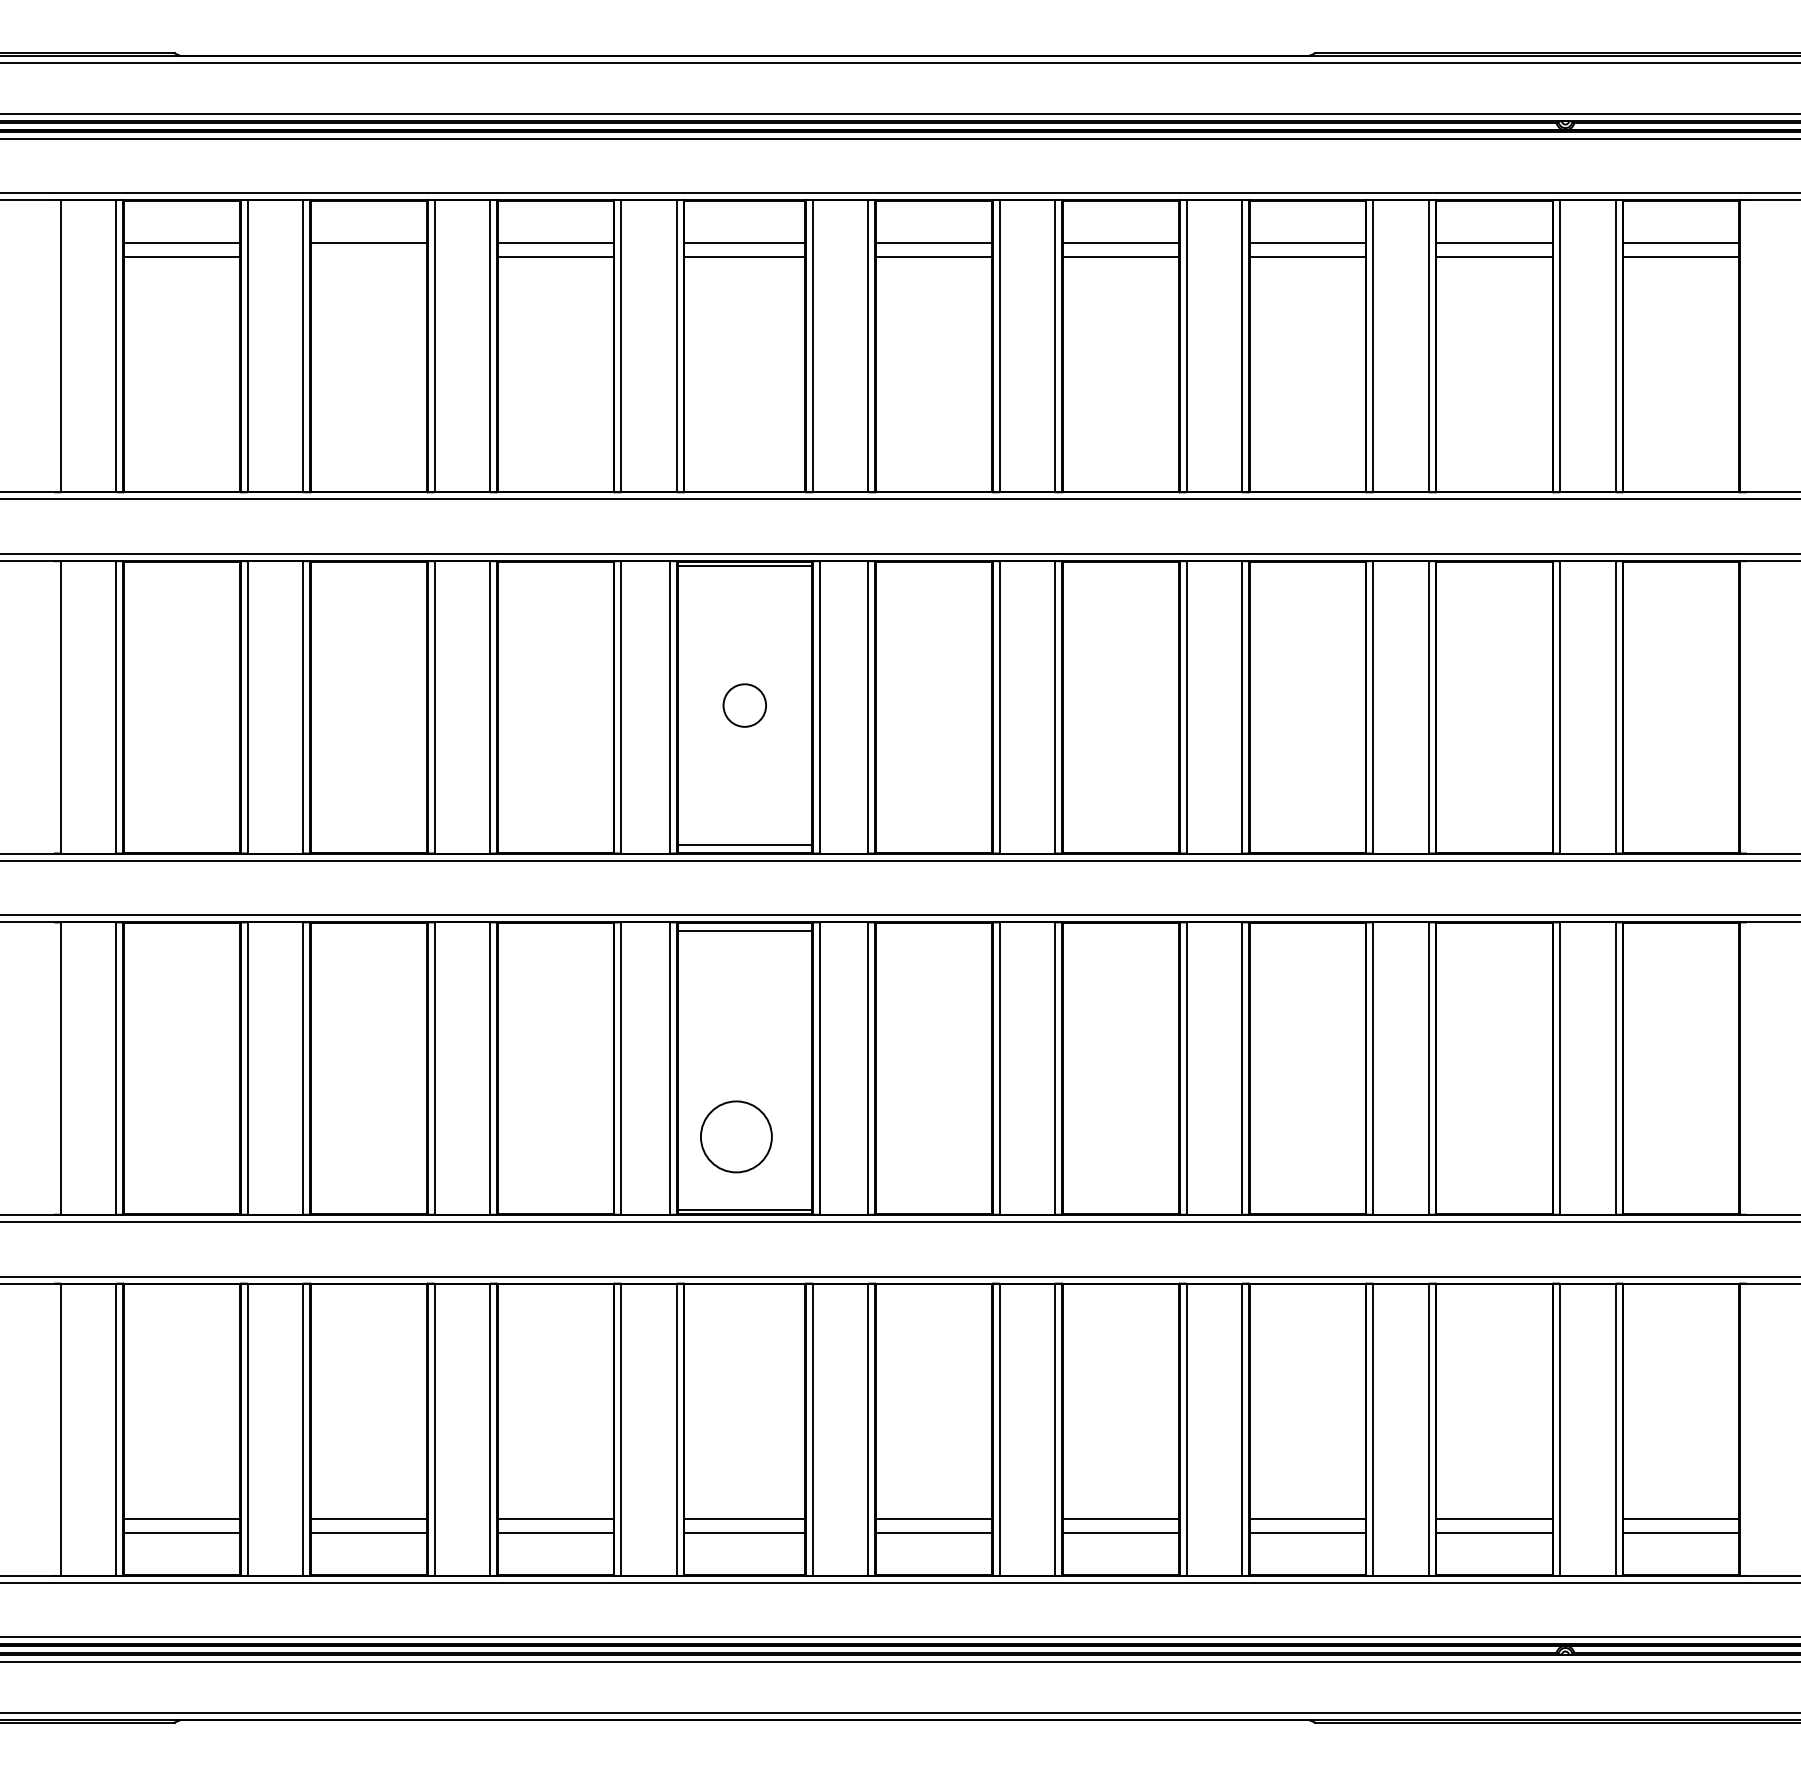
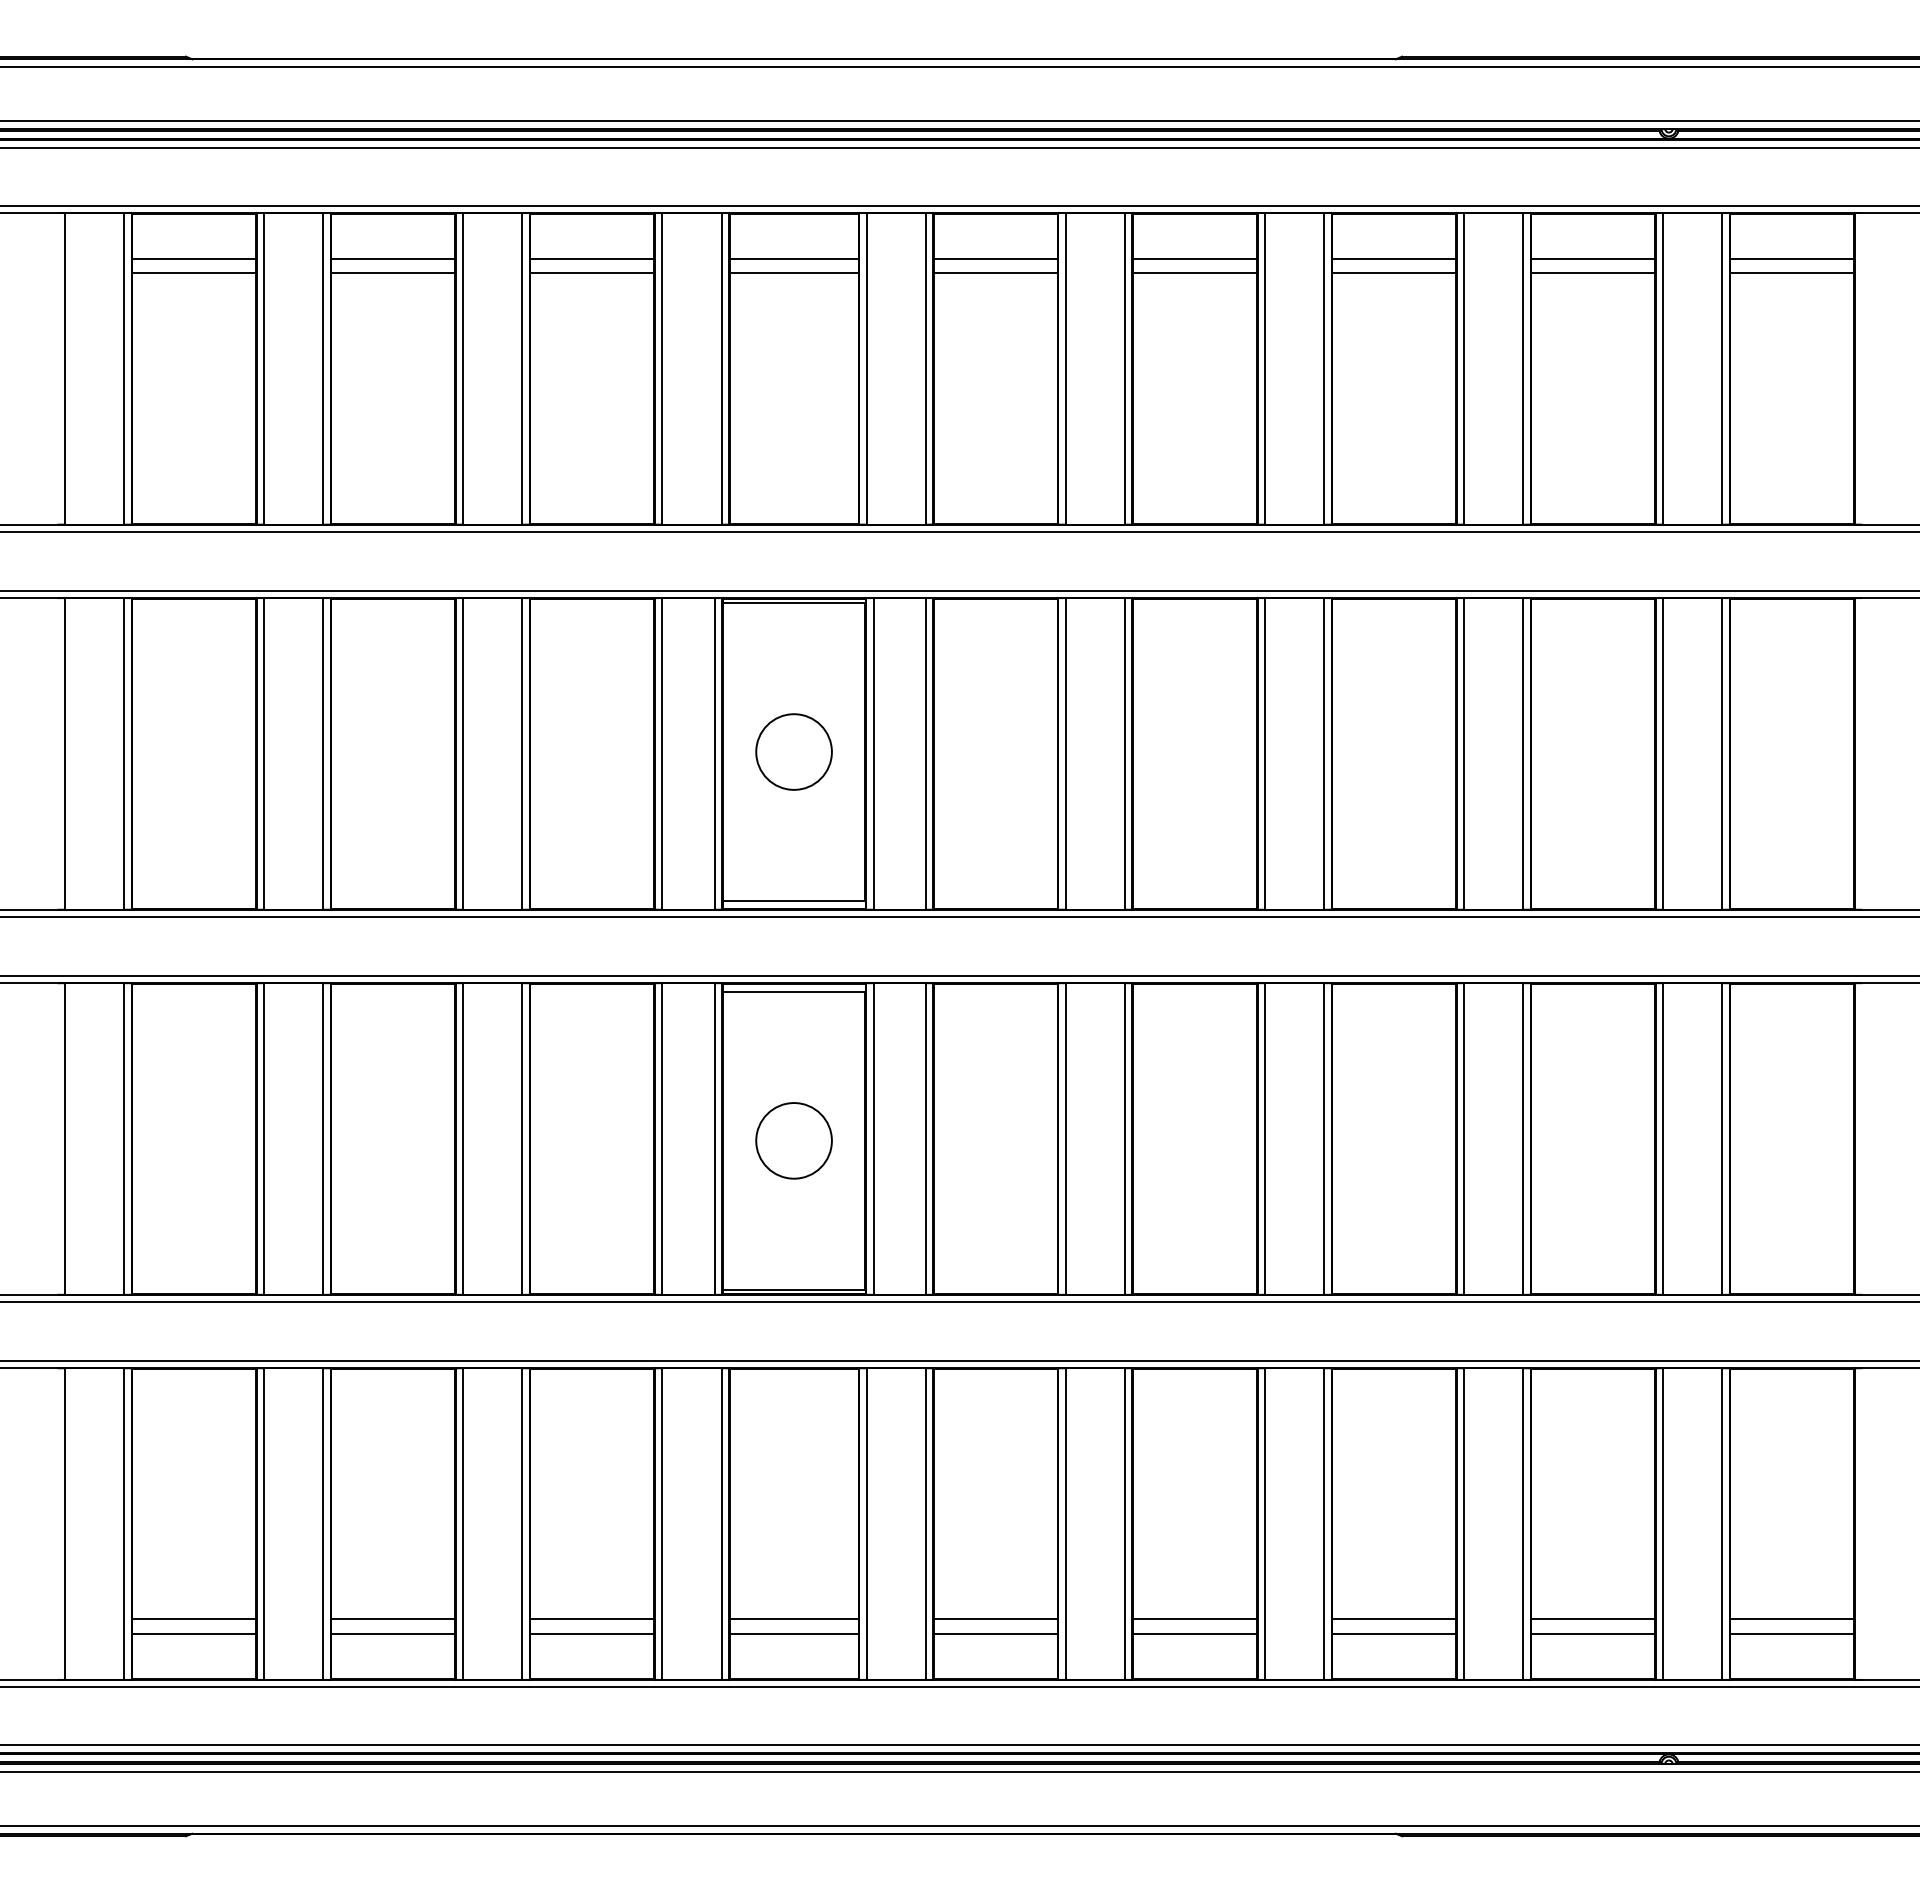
line: (369, 256) -> (393, 273), added
circle: (744, 705) -> (793, 751), size x1.67
circle: (735, 1136) -> (793, 1140), moved

